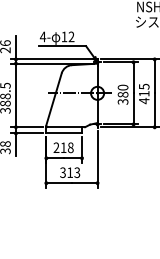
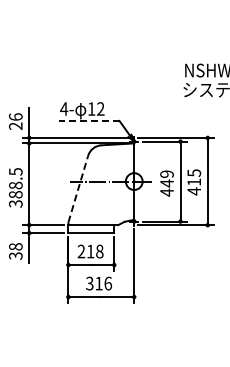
line: (62, 45) -> (88, 120), solid -> dashed
text: (122, 94) -> (166, 183), 380 -> 449
line: (54, 99) -> (78, 189), solid -> dashed
text: (77, 172) -> (108, 283), 313 -> 316

